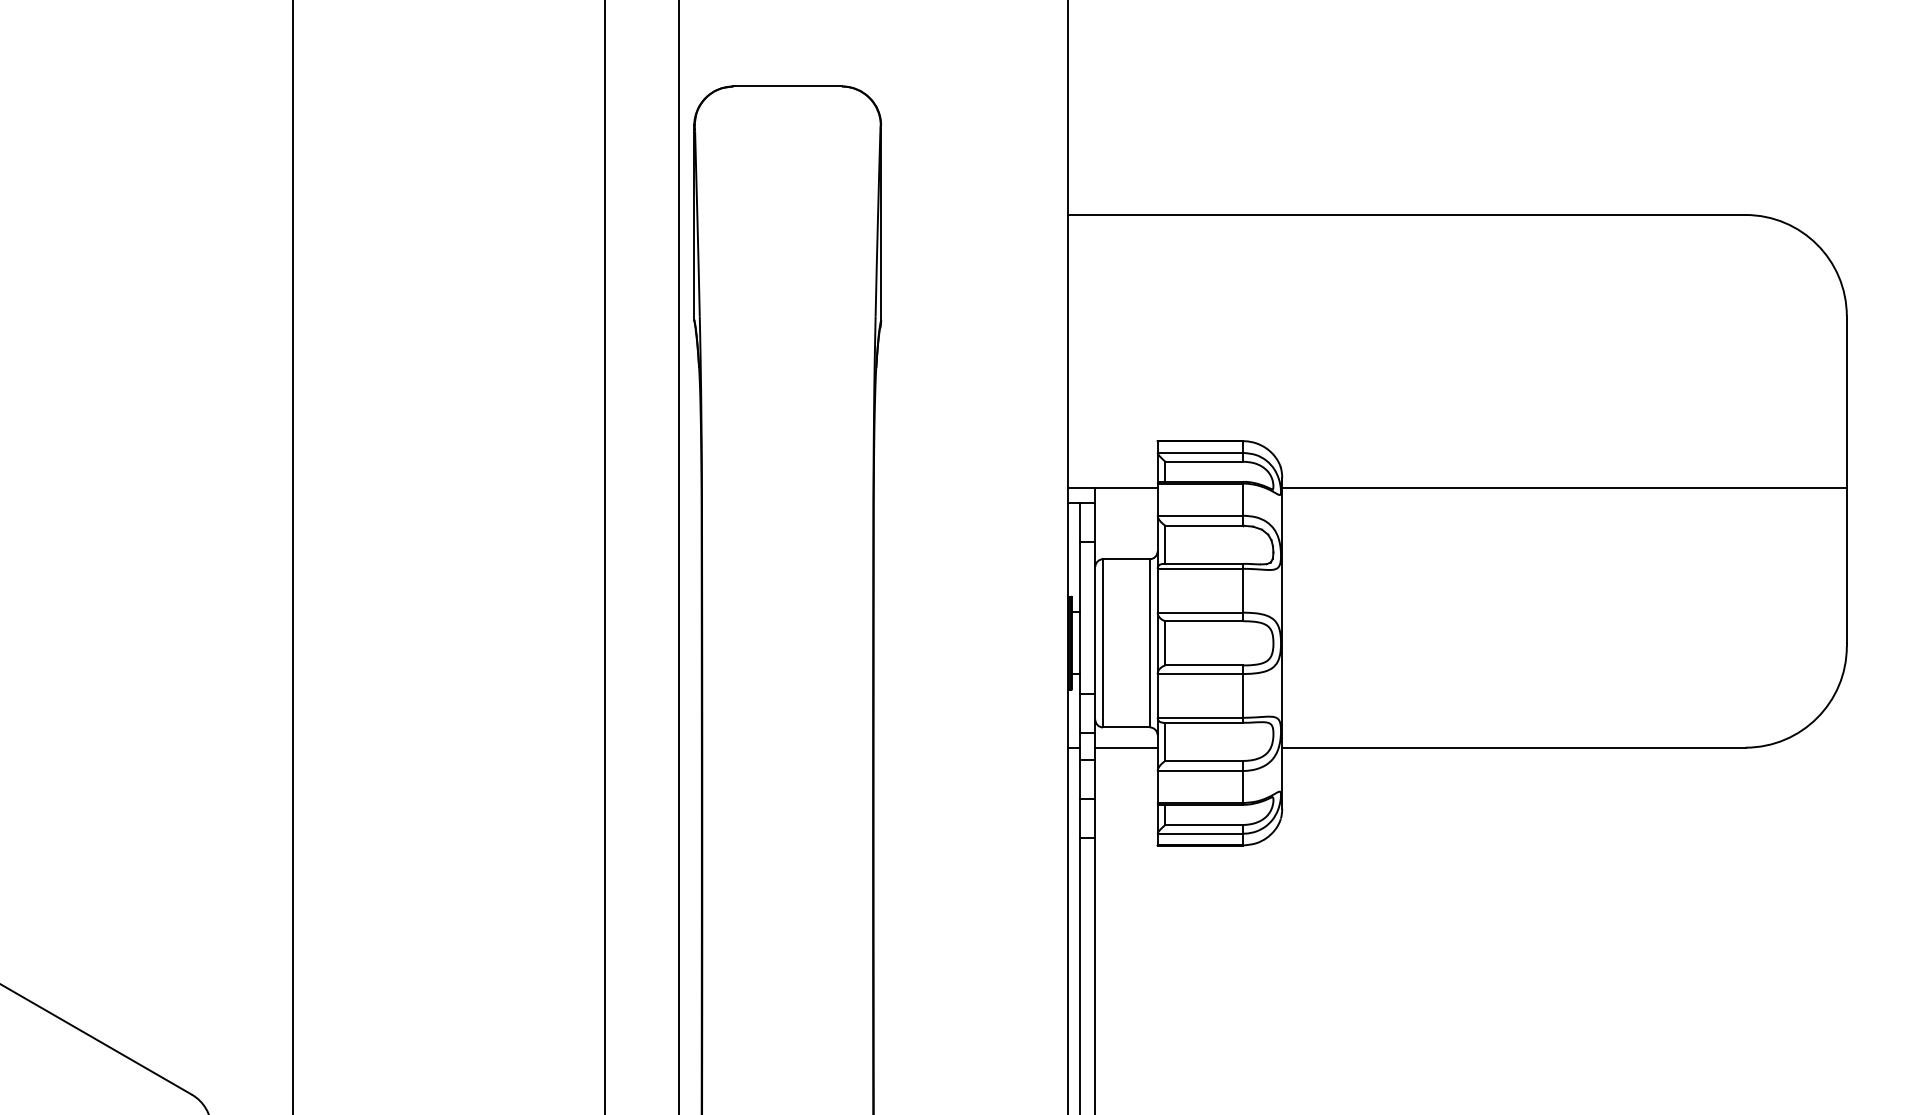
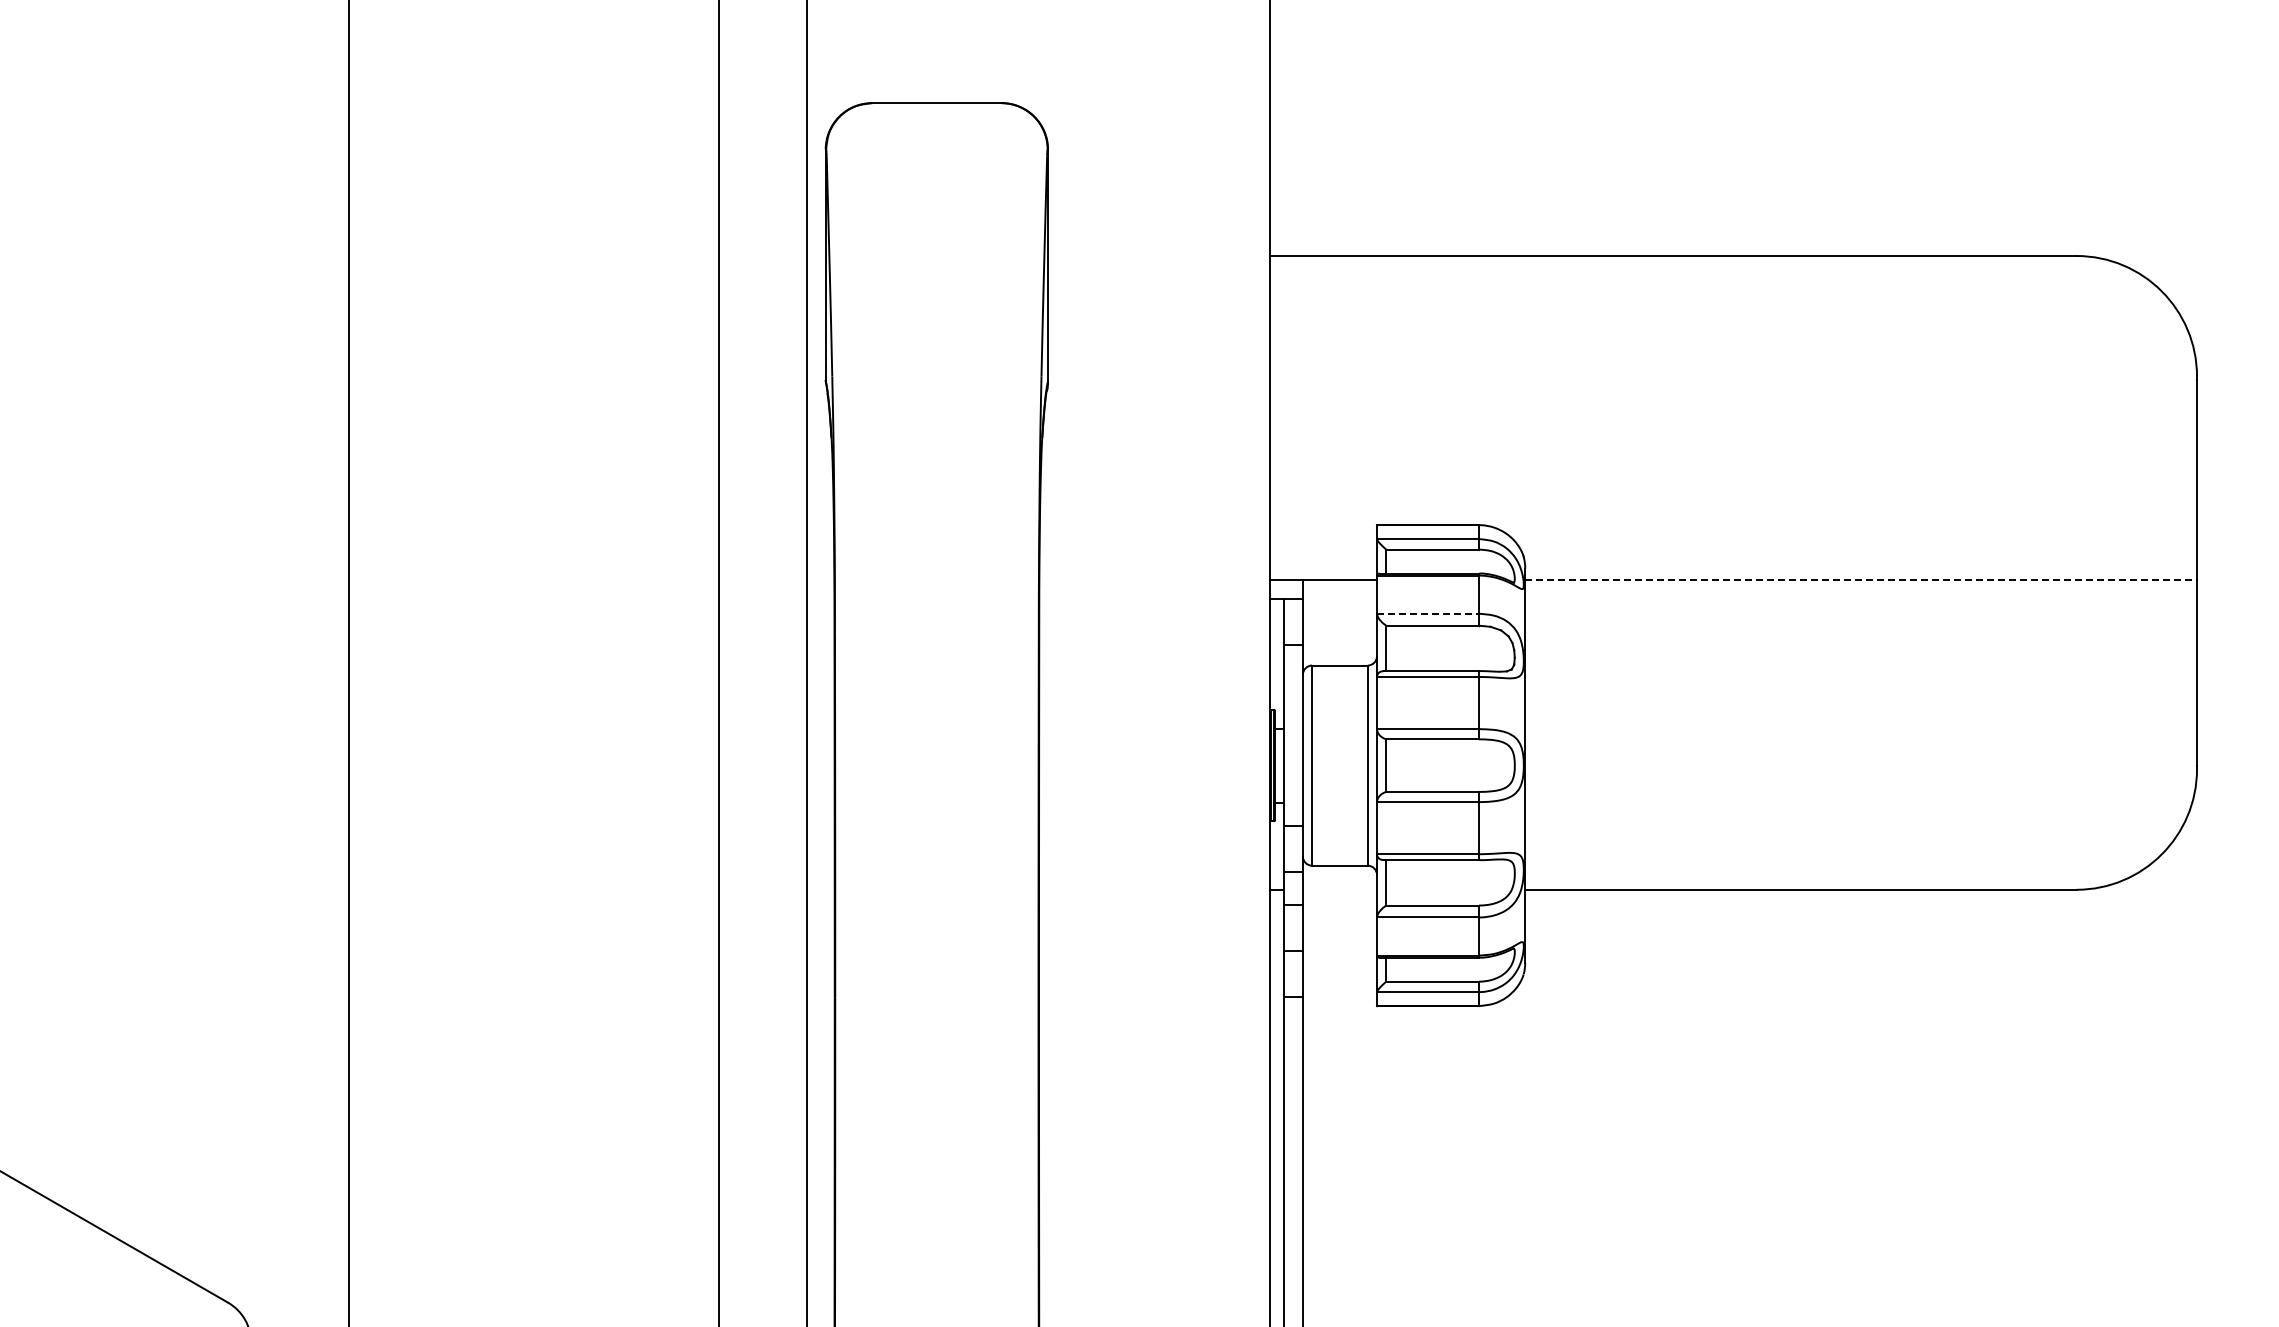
line: (1564, 487) -> (1861, 580), solid -> dashed
line: (1200, 515) -> (1427, 613), solid -> dashed
line: (1126, 747) -> (1339, 889), removed

